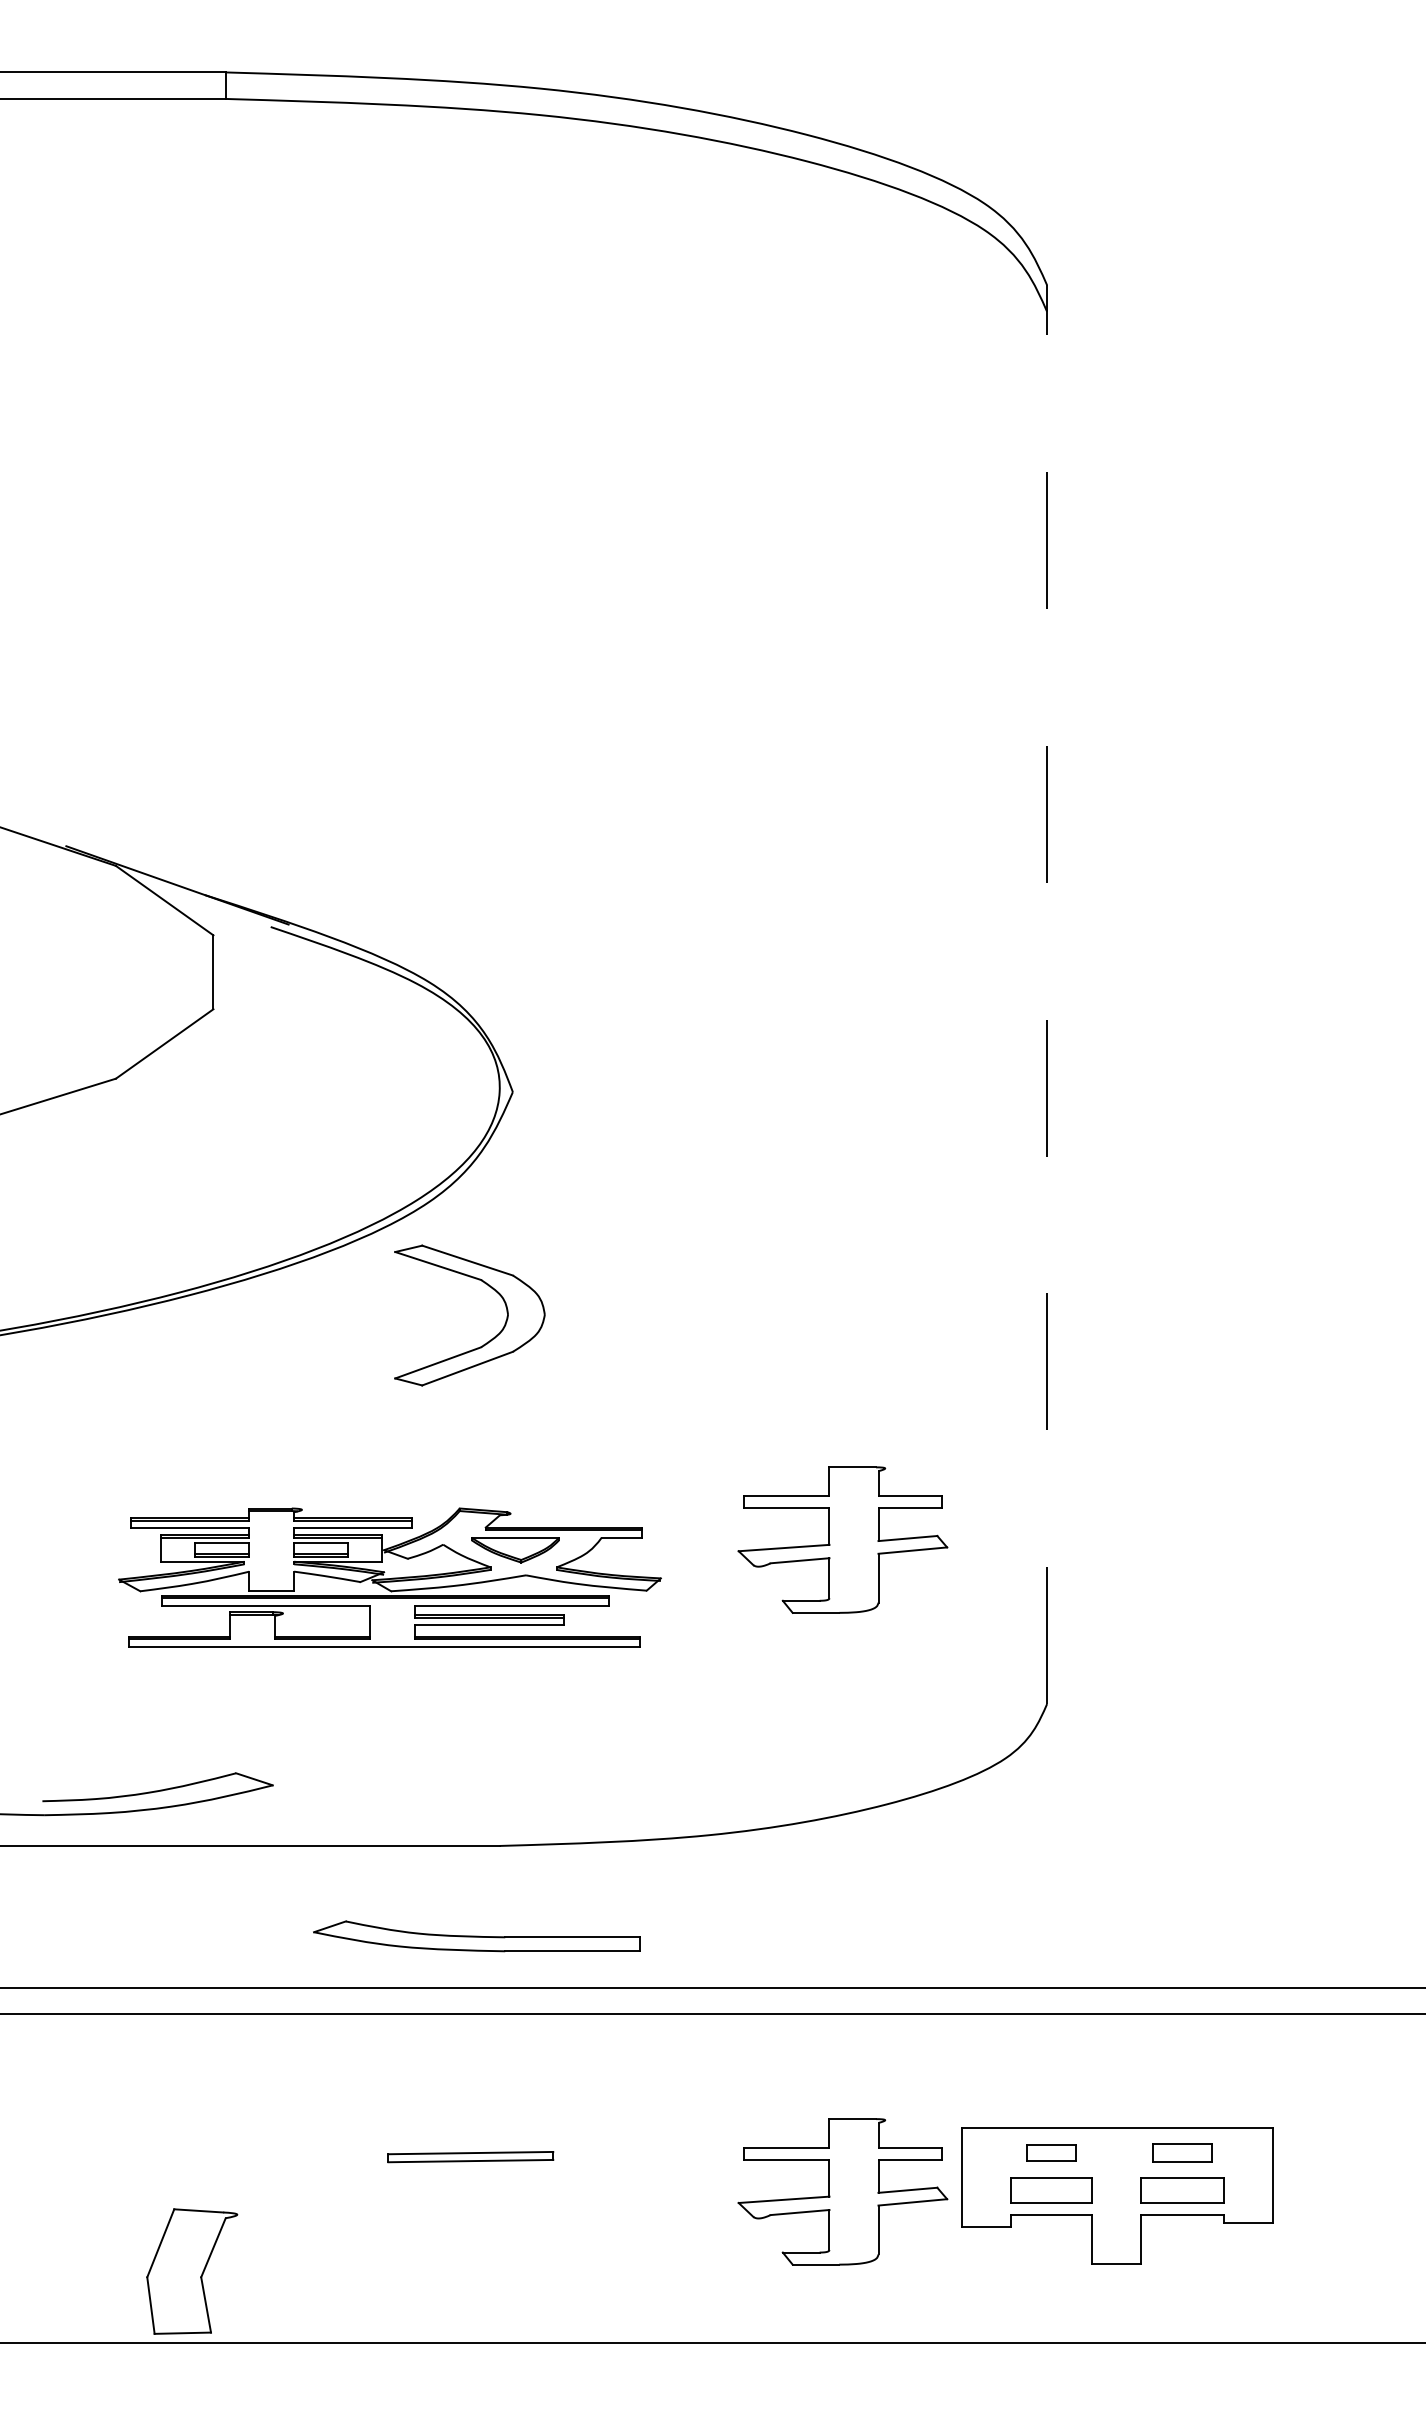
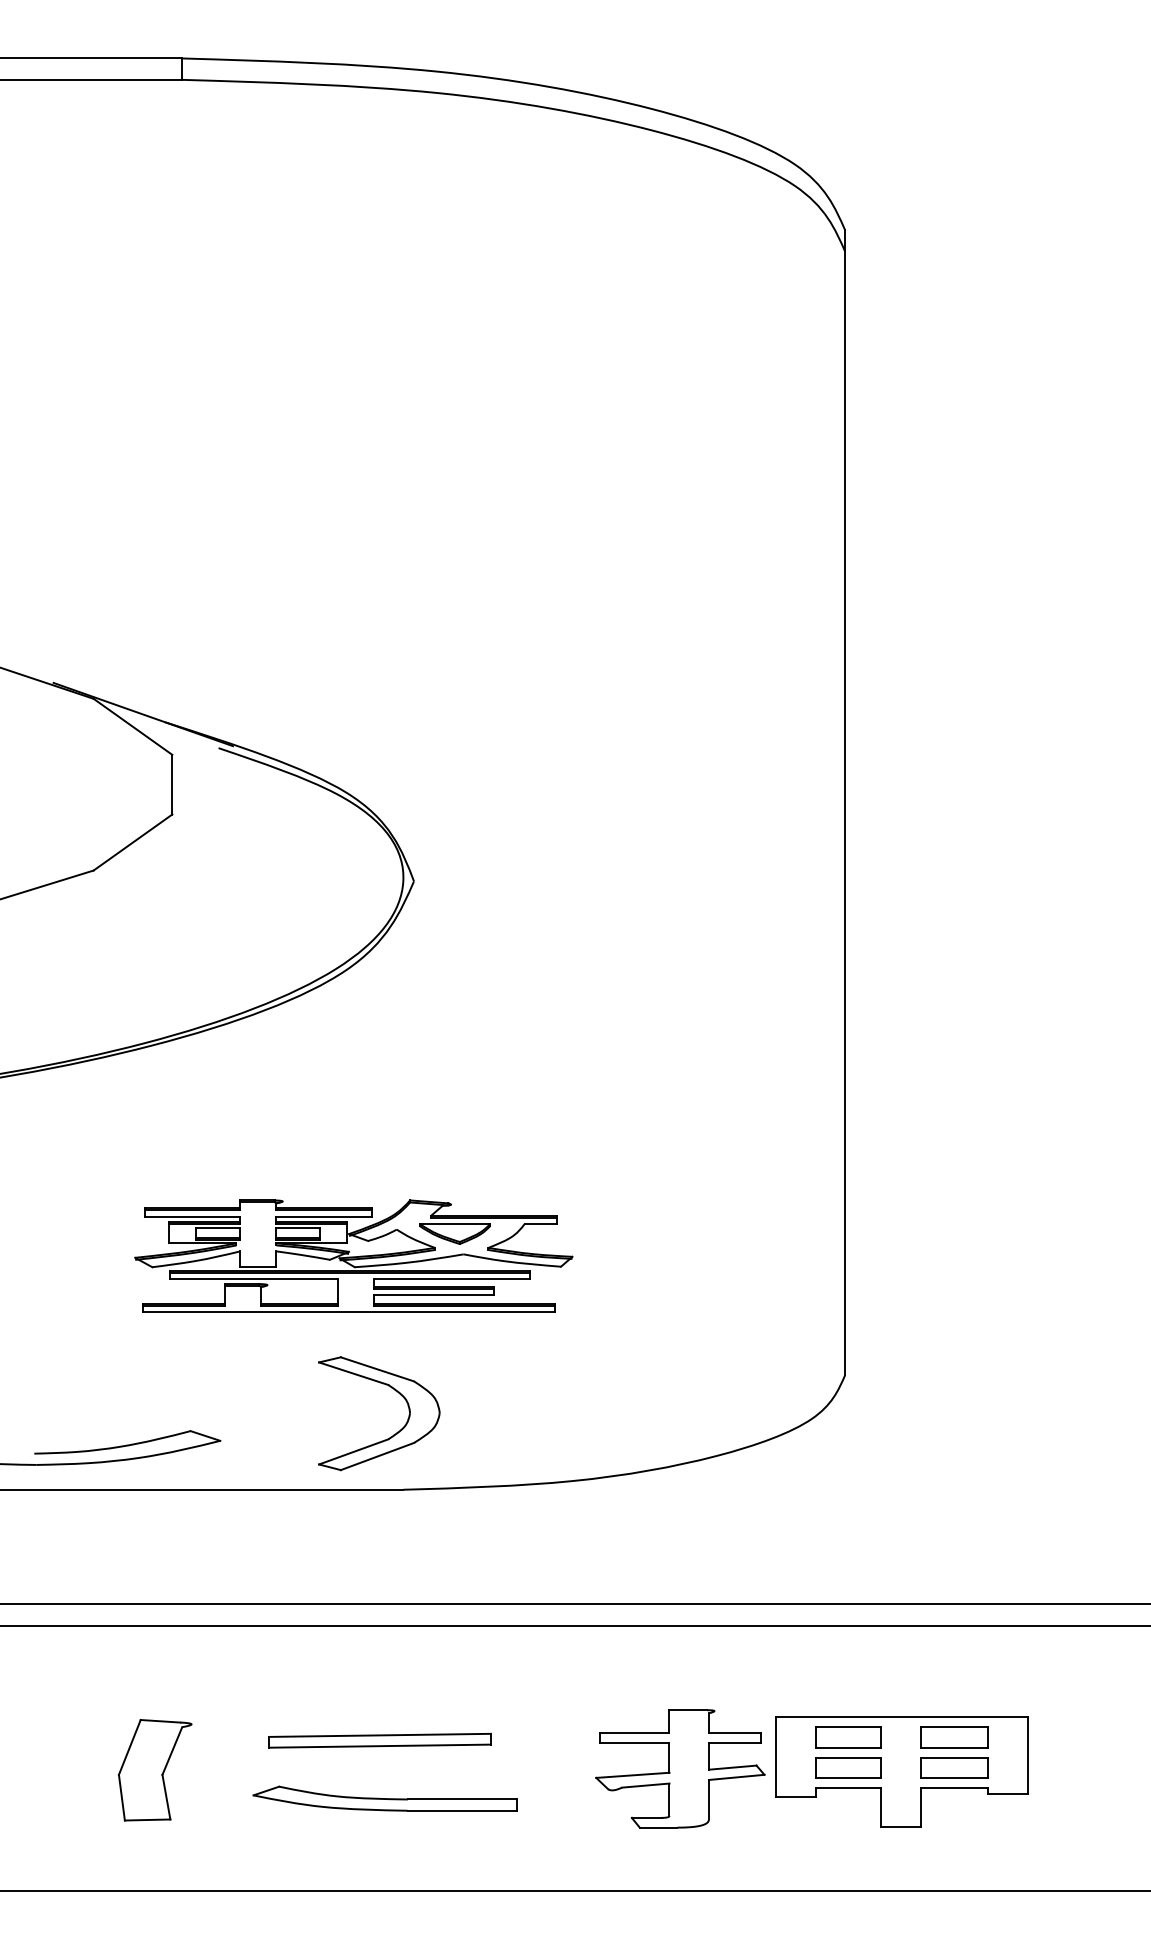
line: (1047, 994) -> (845, 802), dashed -> solid
part: (487, 1341) -> (393, 1434), moved
part: (843, 1539) -> (680, 1242), removed
part: (389, 1576) -> (353, 1255), moved
part: (476, 1936) -> (384, 1798), moved
part: (1051, 2152) -> (848, 1737), size x1.67
part: (1182, 2152) -> (954, 1737), size x1.43
part: (470, 2156) -> (379, 1740), size x1.67
part: (192, 2271) -> (155, 1770), moved

